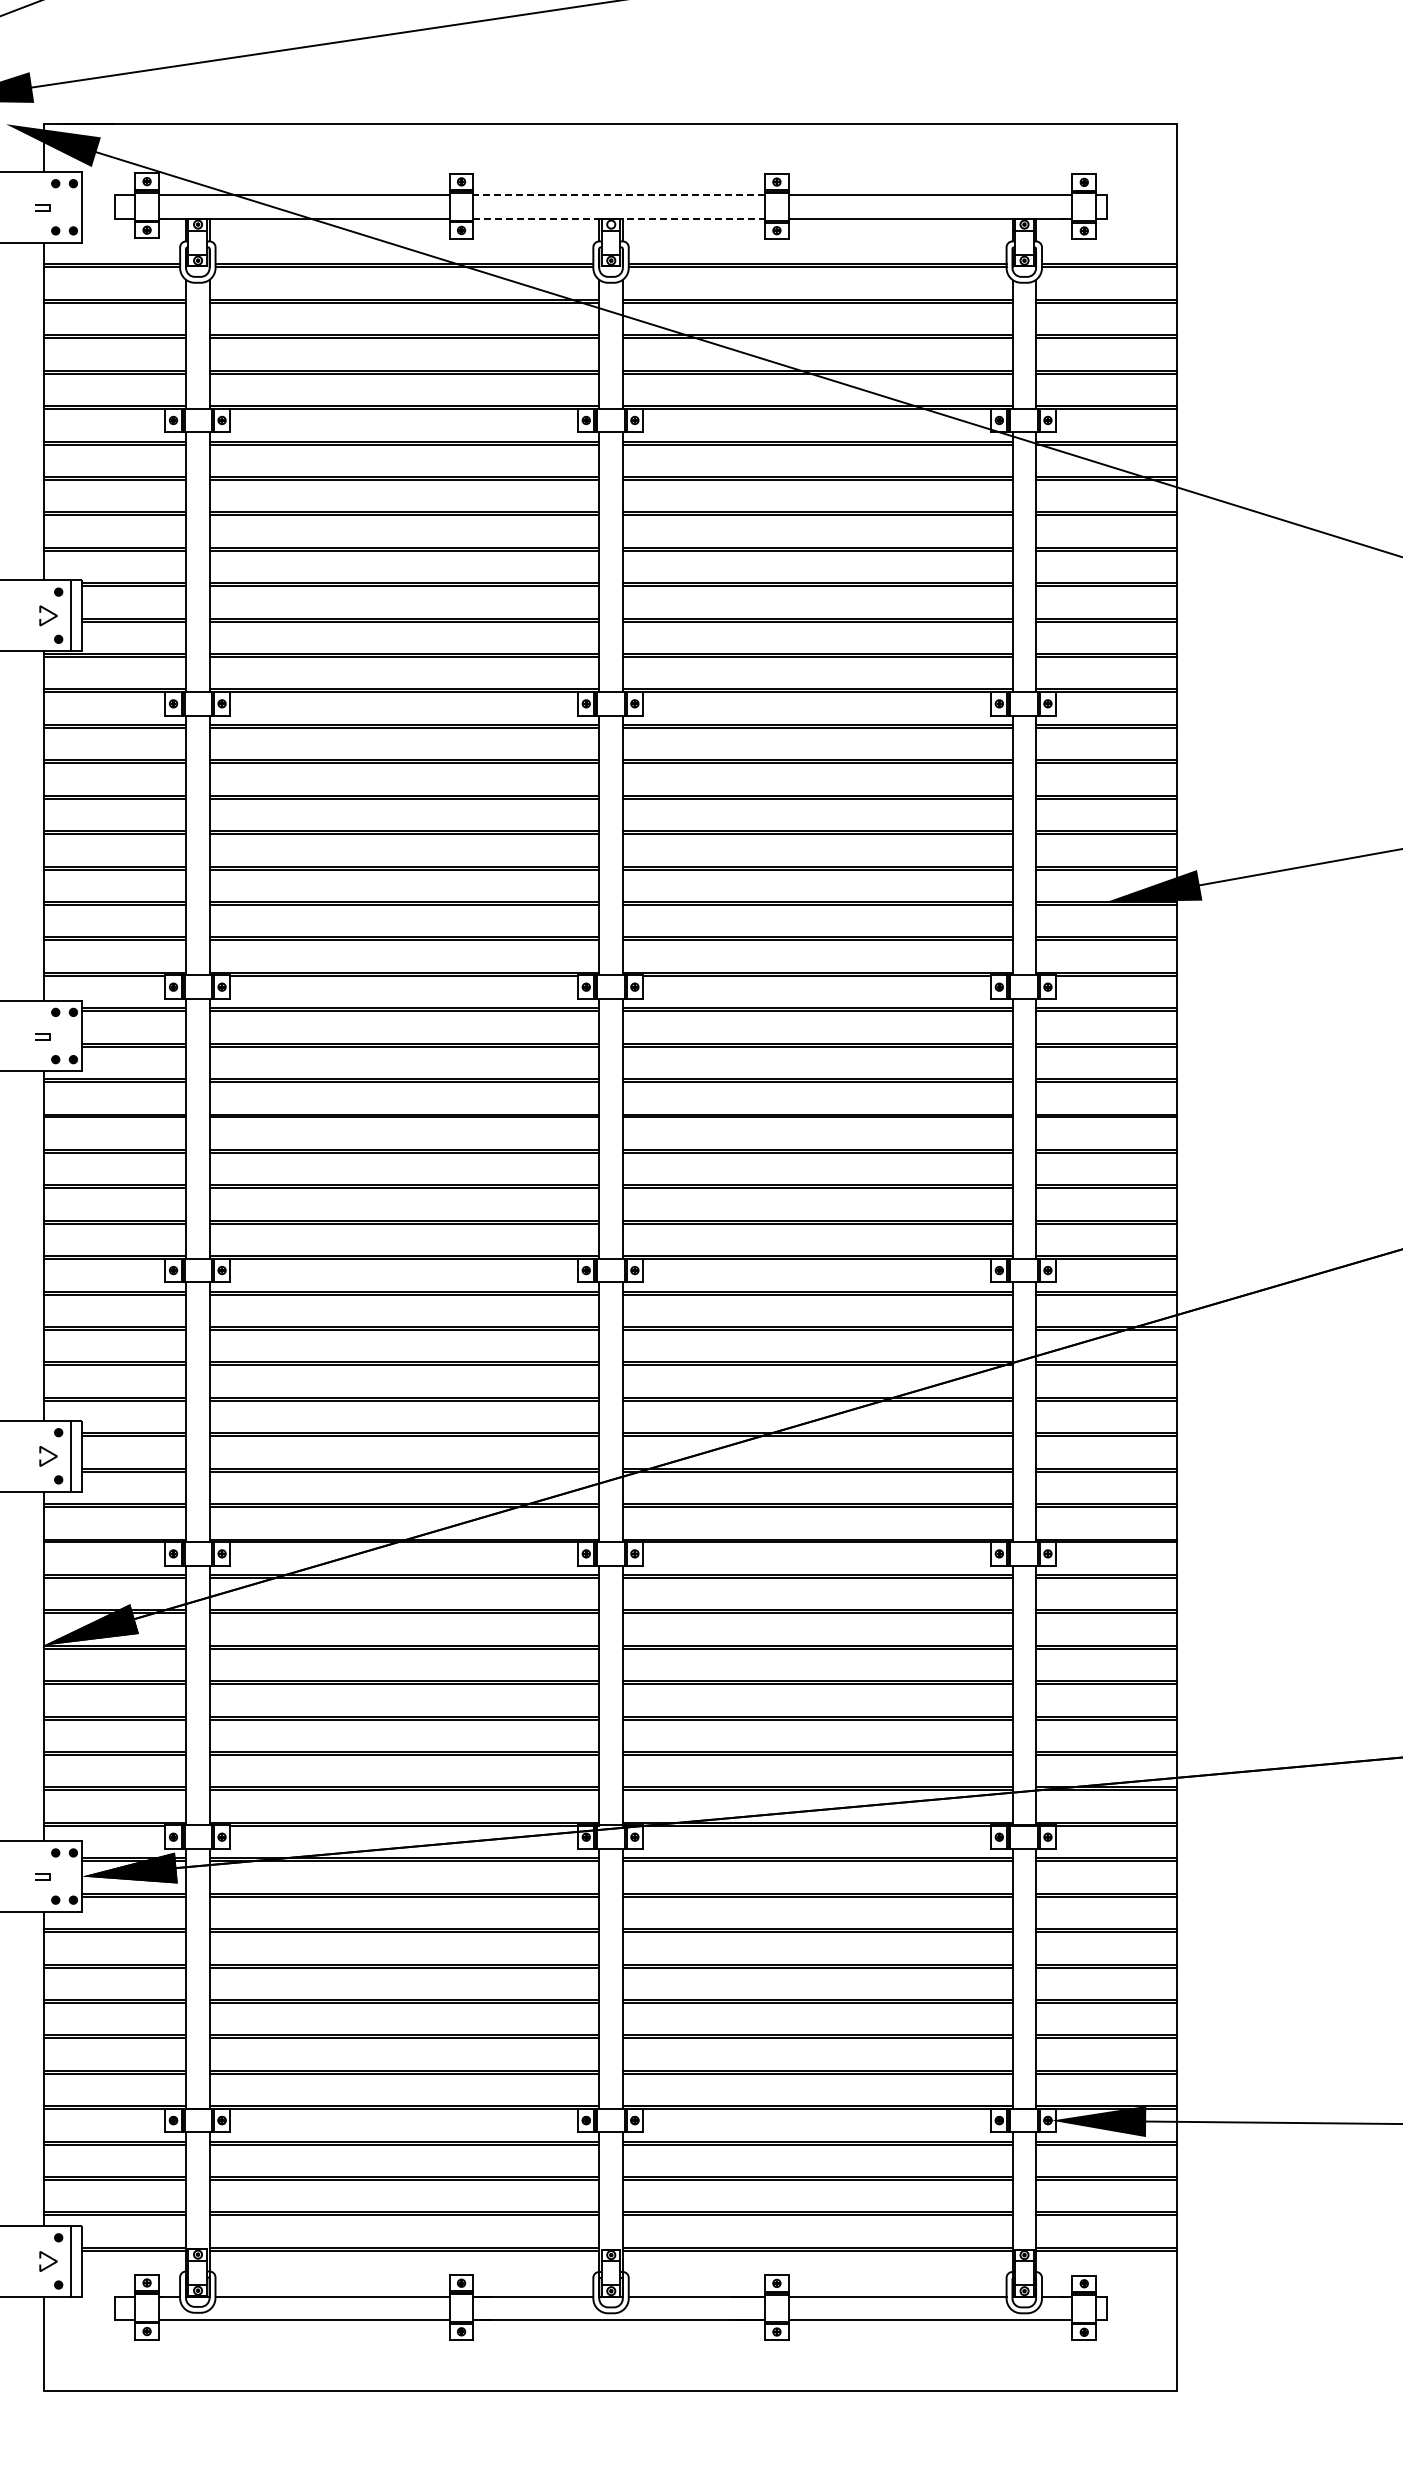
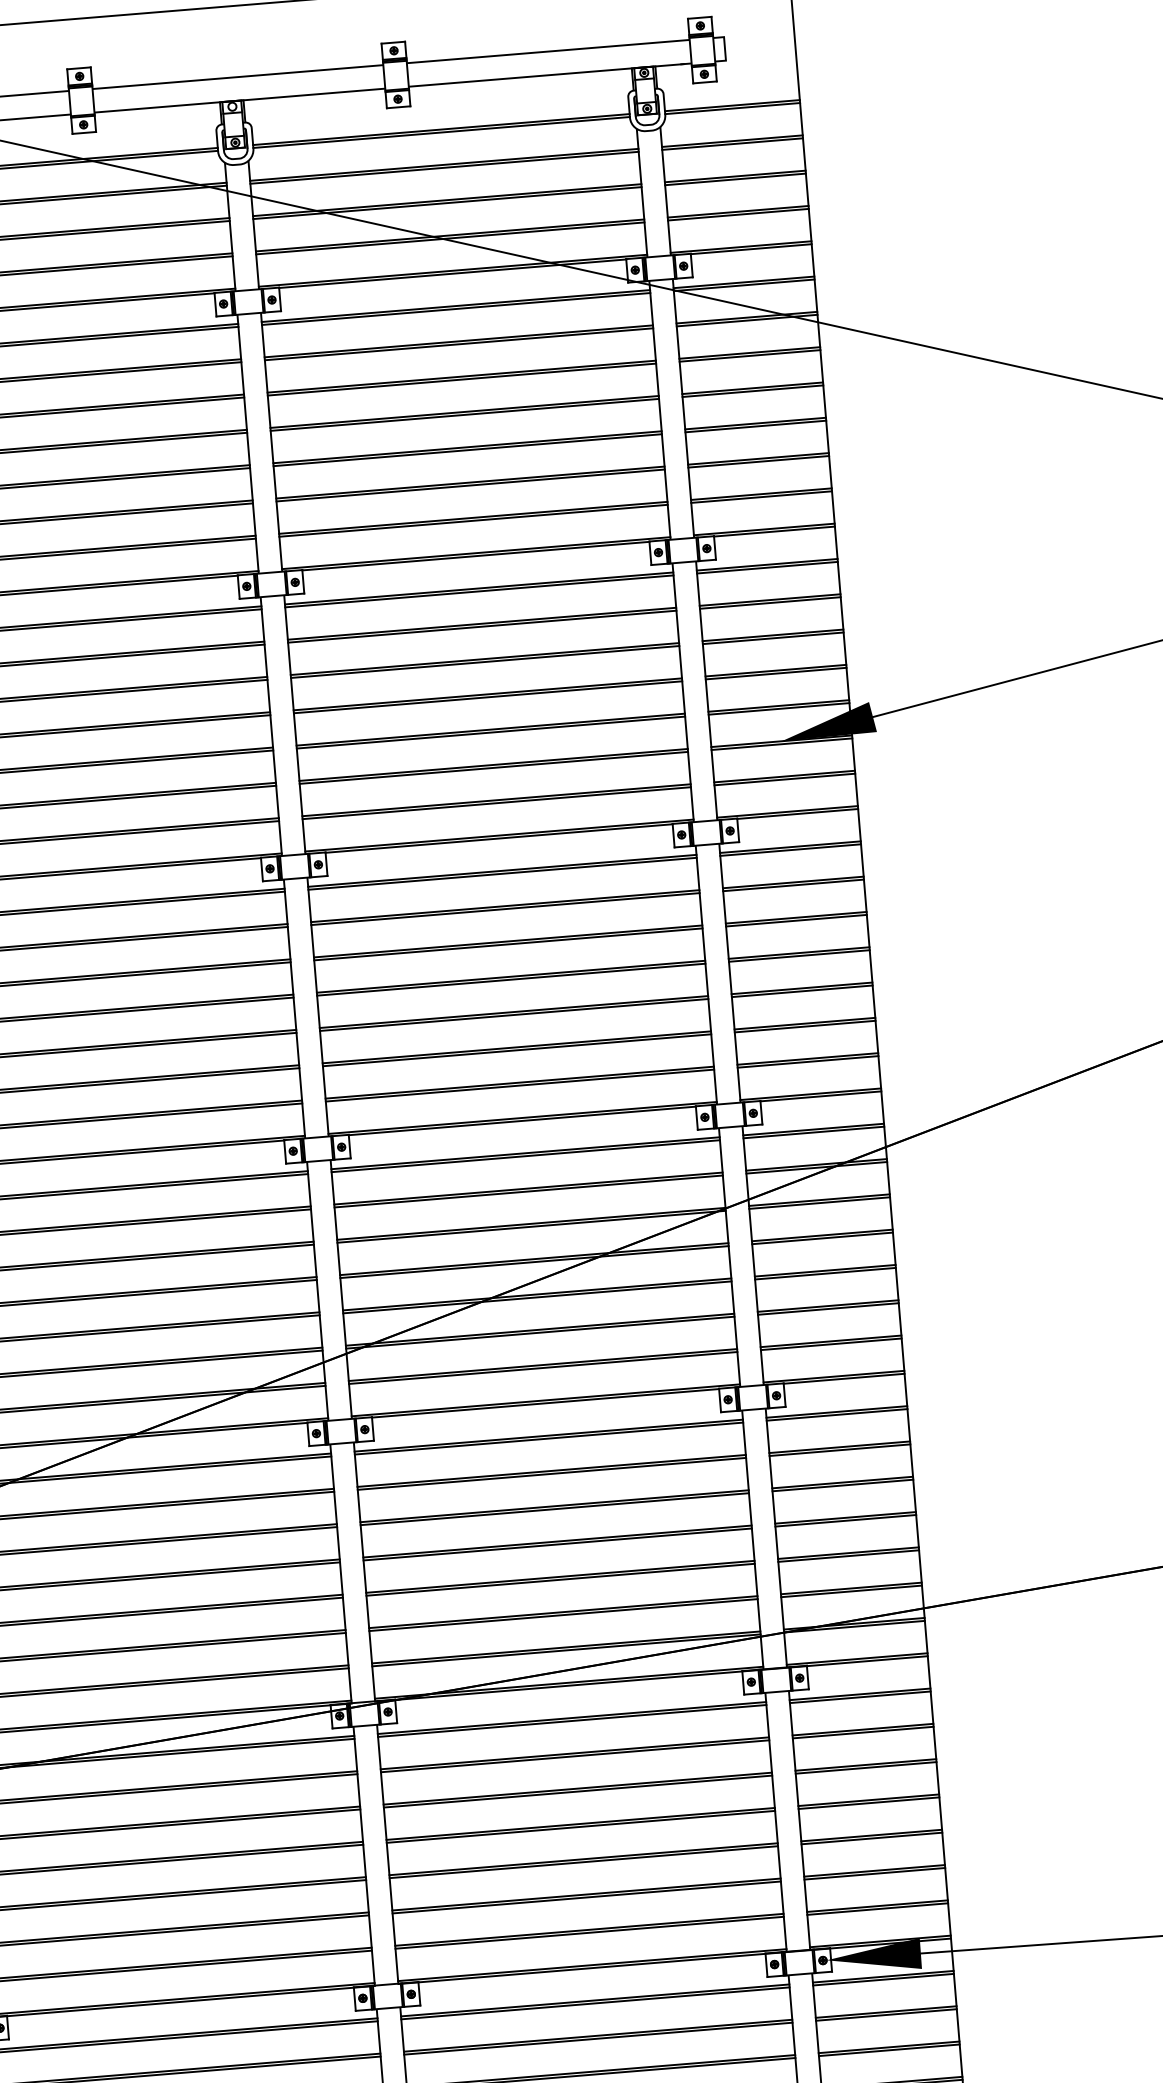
line: (619, 195) -> (238, 77), dashed -> solid
line: (619, 219) -> (240, 100), dashed -> solid

